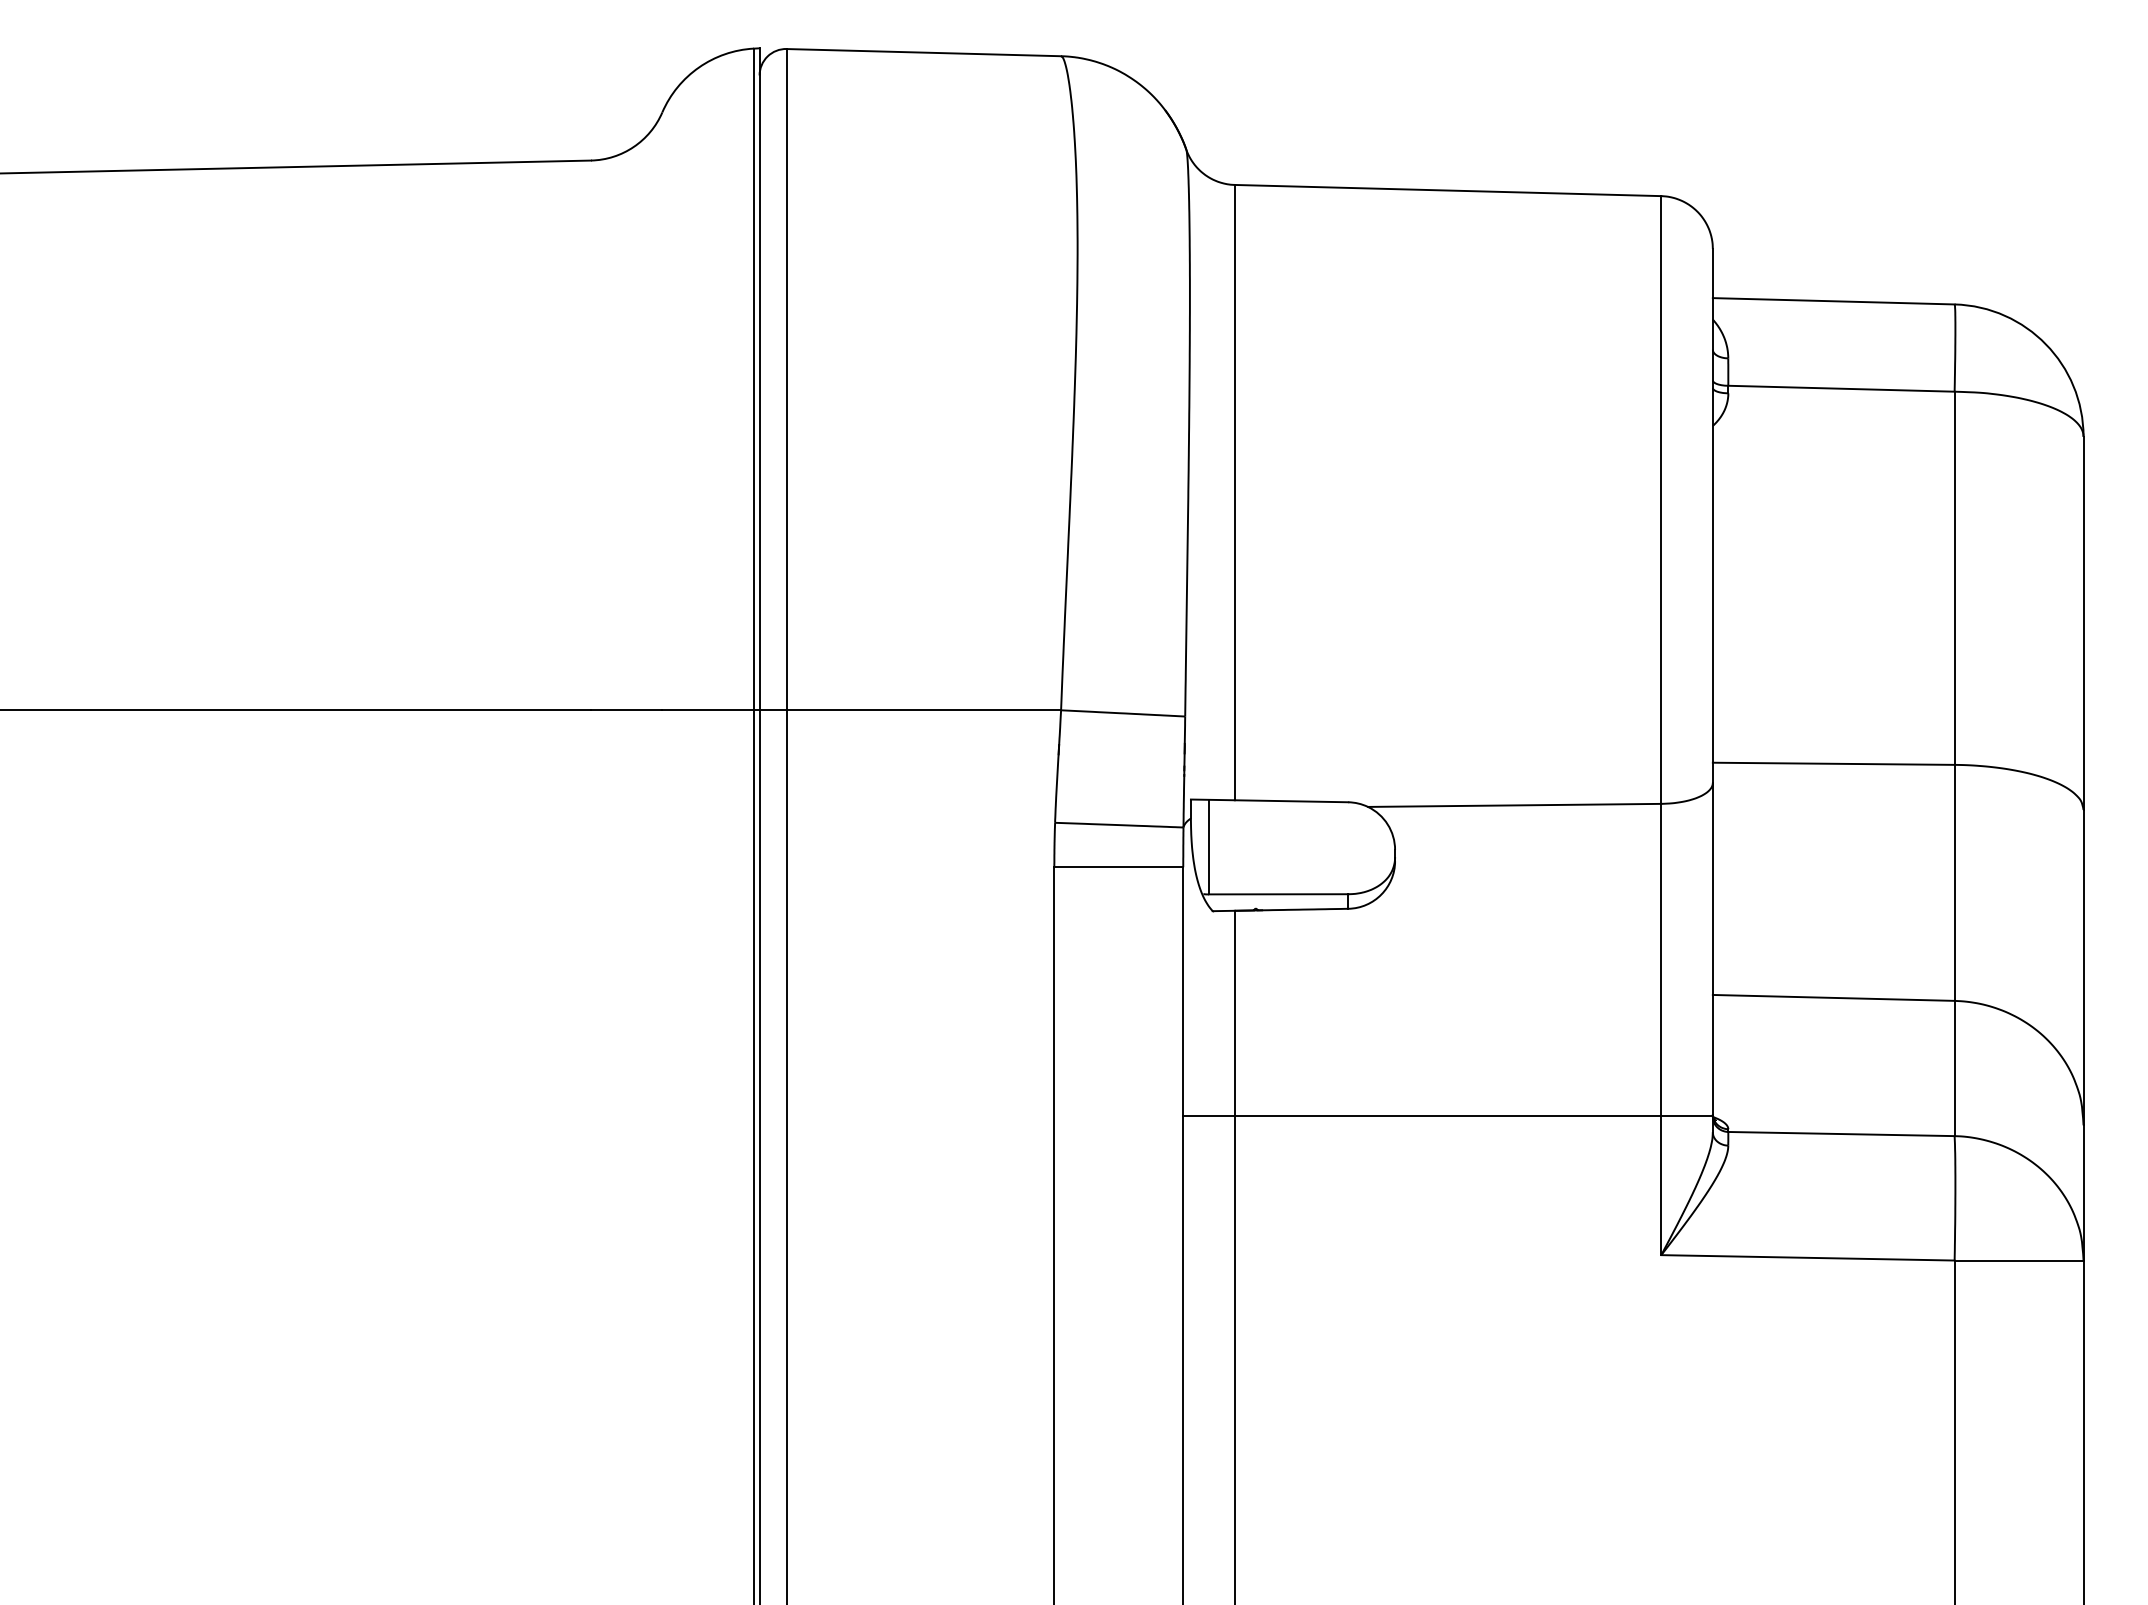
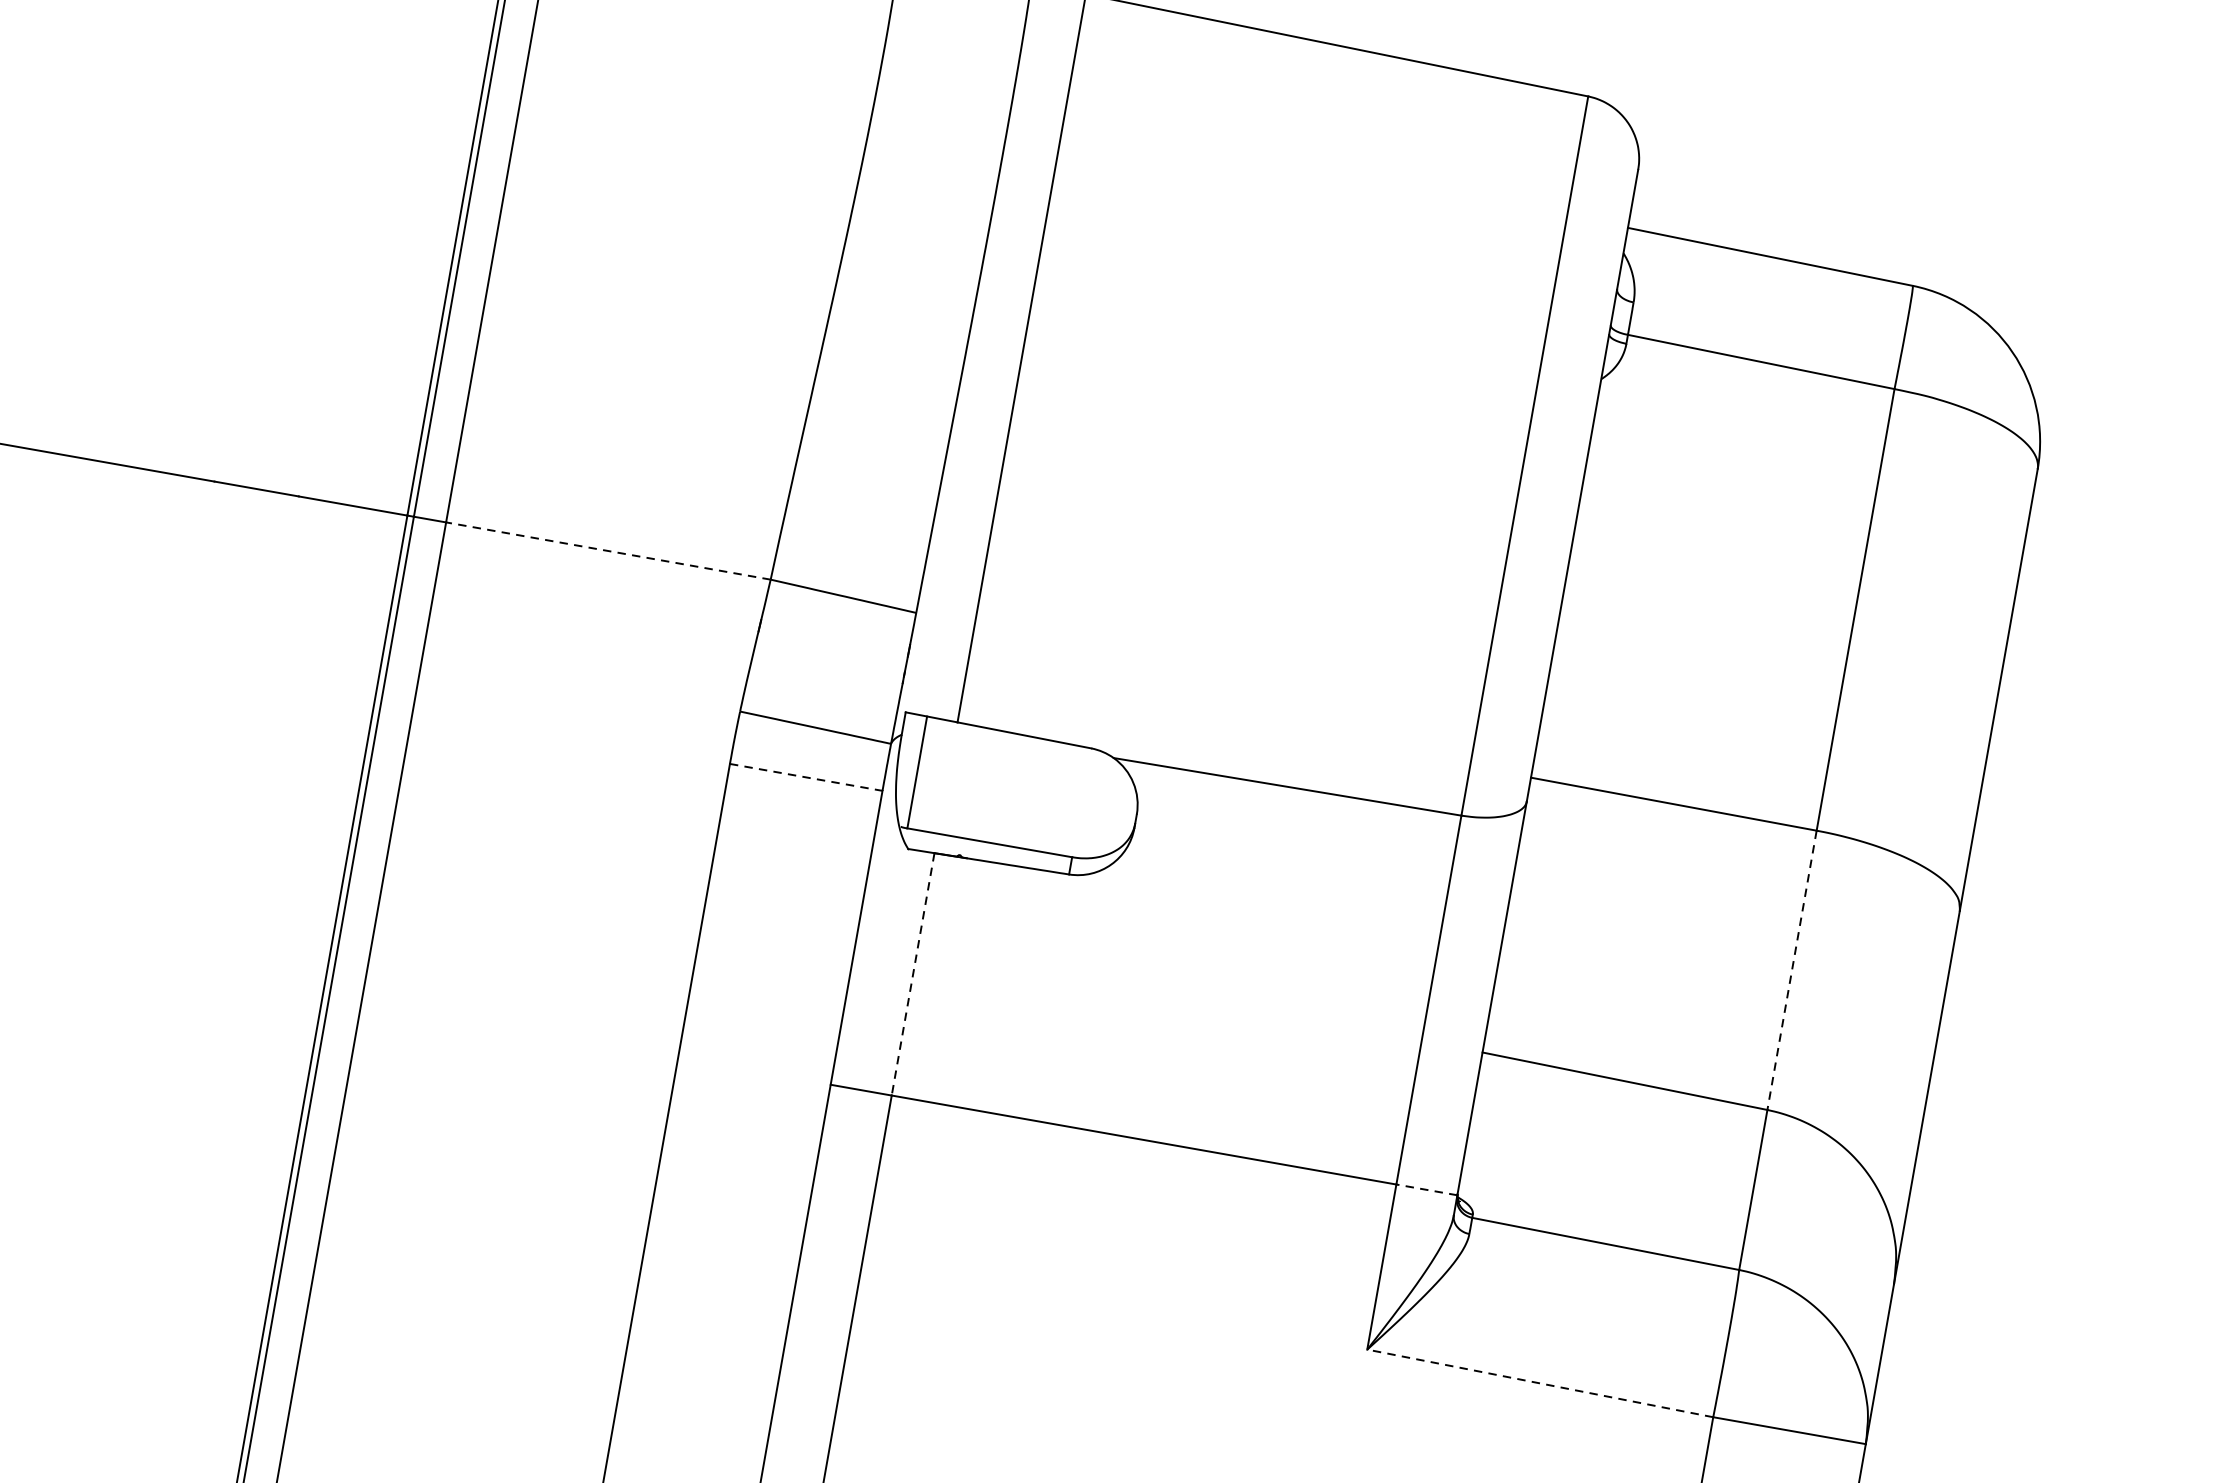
line: (923, 710) -> (607, 551), solid -> dashed
line: (1119, 867) -> (807, 777), solid -> dashed
line: (1954, 883) -> (1791, 971), solid -> dashed
line: (1234, 1013) -> (912, 974), solid -> dashed
line: (1687, 1115) -> (1427, 1189), solid -> dashed
line: (1807, 1257) -> (1539, 1382), solid -> dashed

